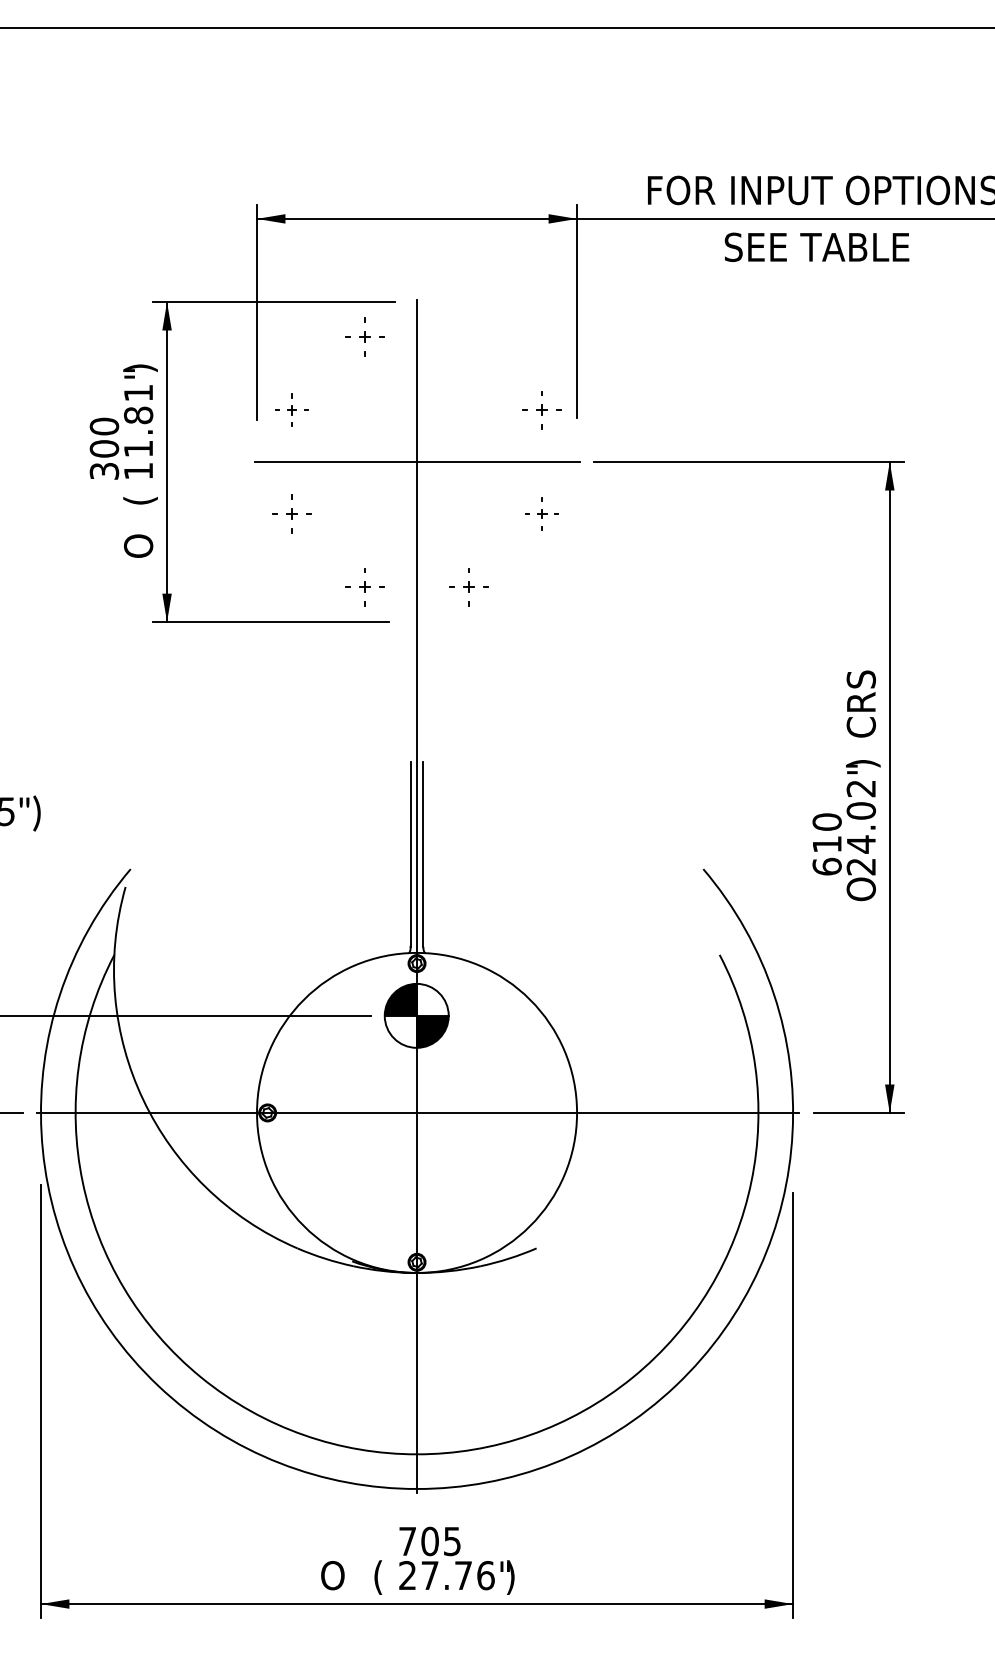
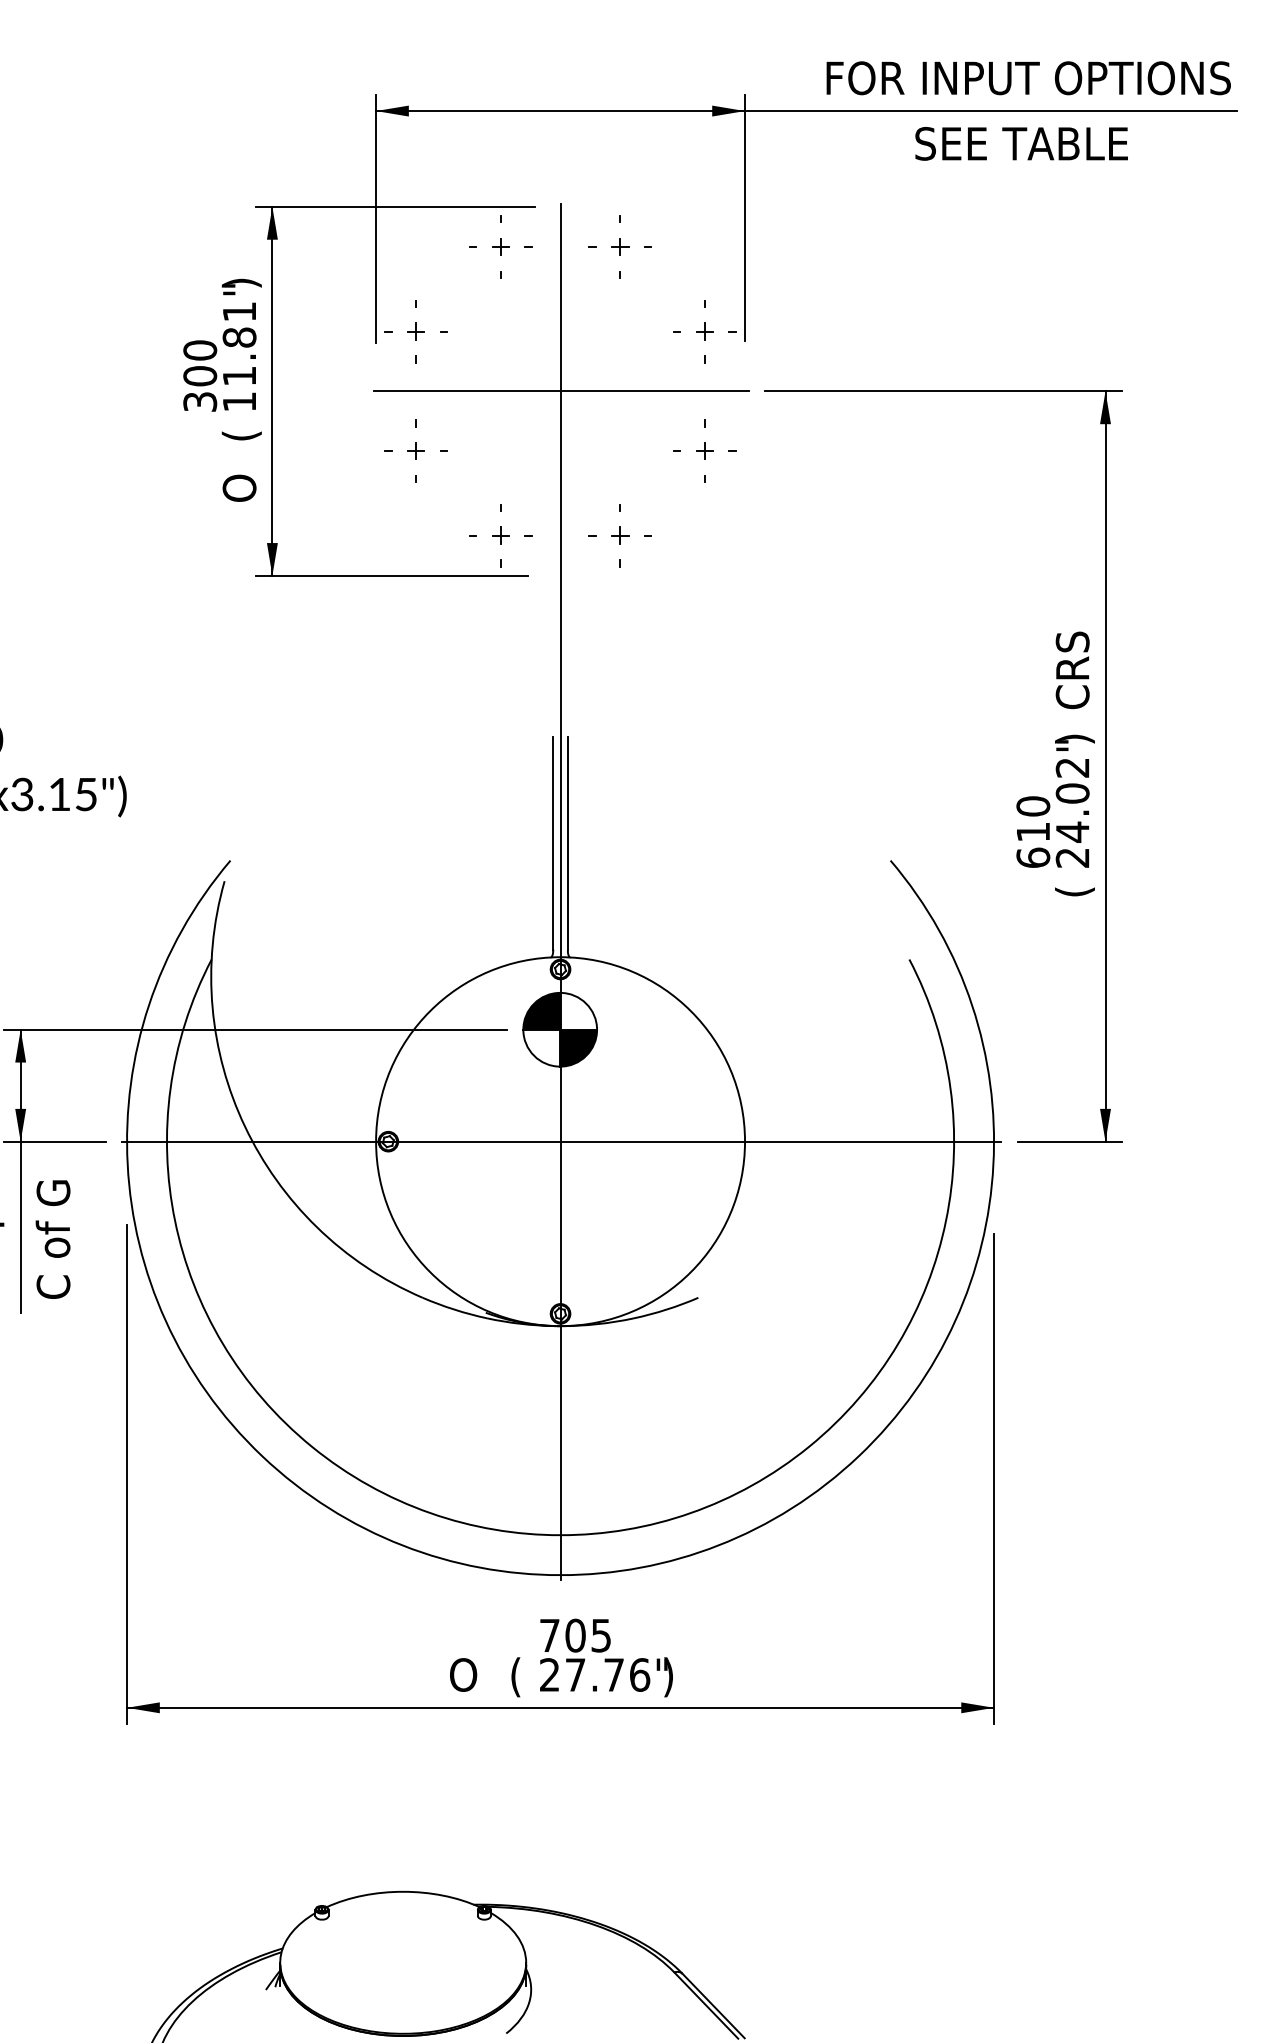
part: (364, 336) -> (500, 246), size x1.43
part: (468, 336) -> (619, 246), added
part: (291, 410) -> (415, 331), size x1.67
part: (541, 410) -> (704, 331), size x1.43
part: (291, 513) -> (415, 450), size x1.43
part: (541, 513) -> (704, 450), size x1.67
part: (364, 587) -> (500, 535), size x1.43
part: (468, 587) -> (619, 535), size x1.43
text: (862, 888) -> (1074, 883), O -> (

